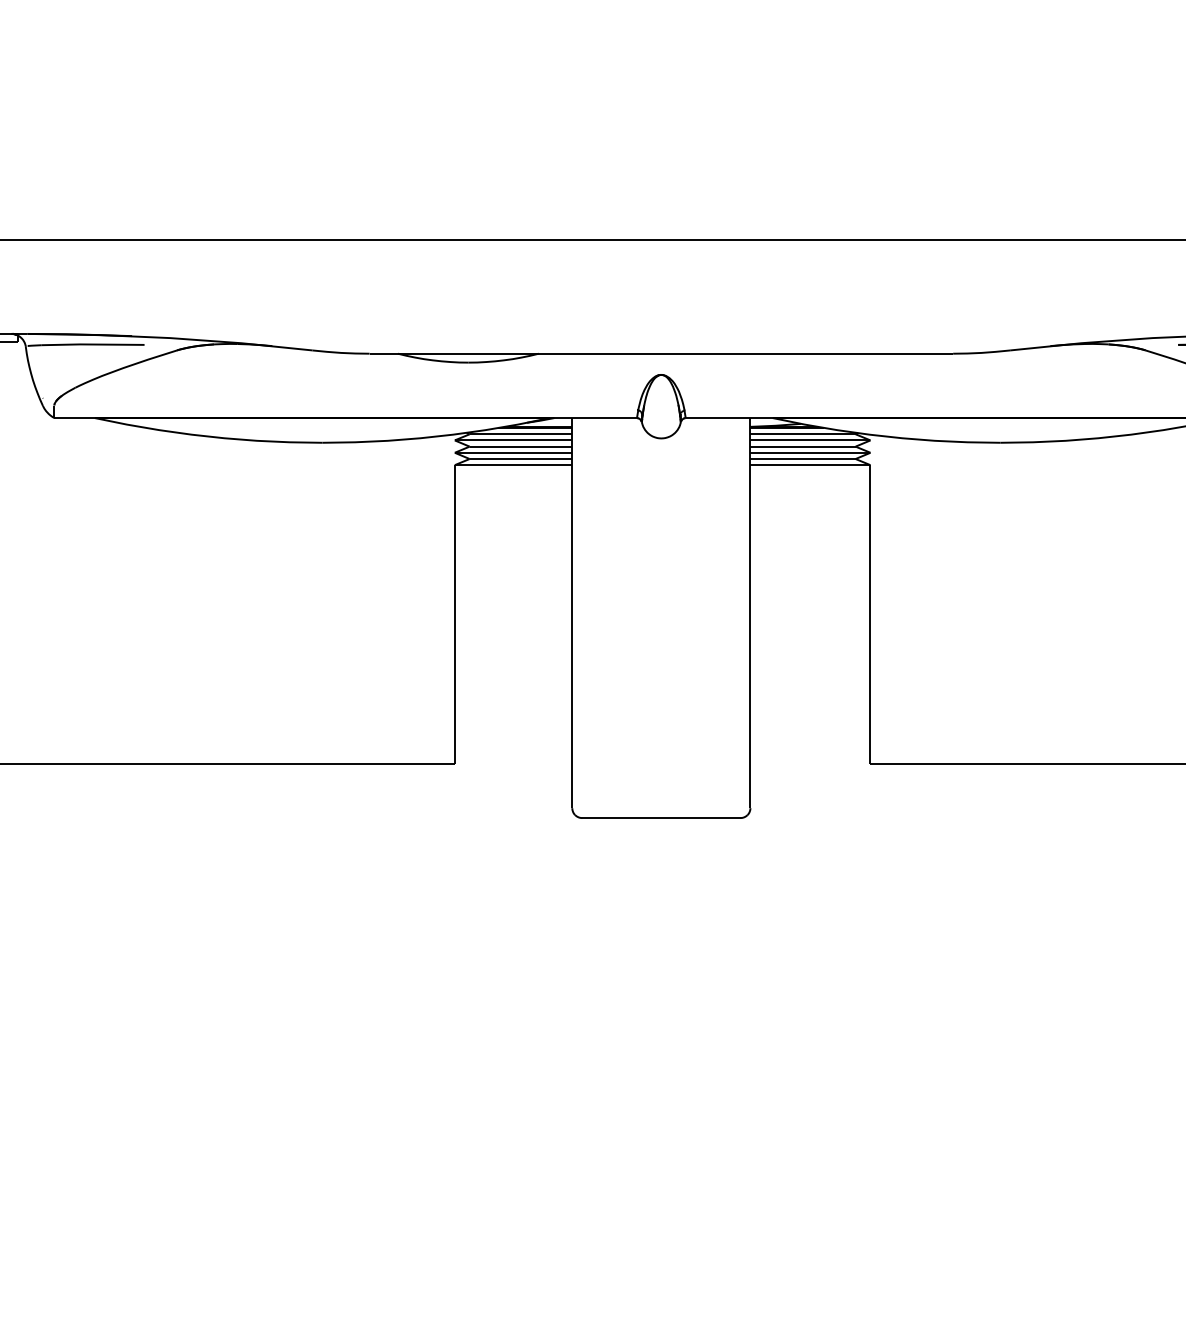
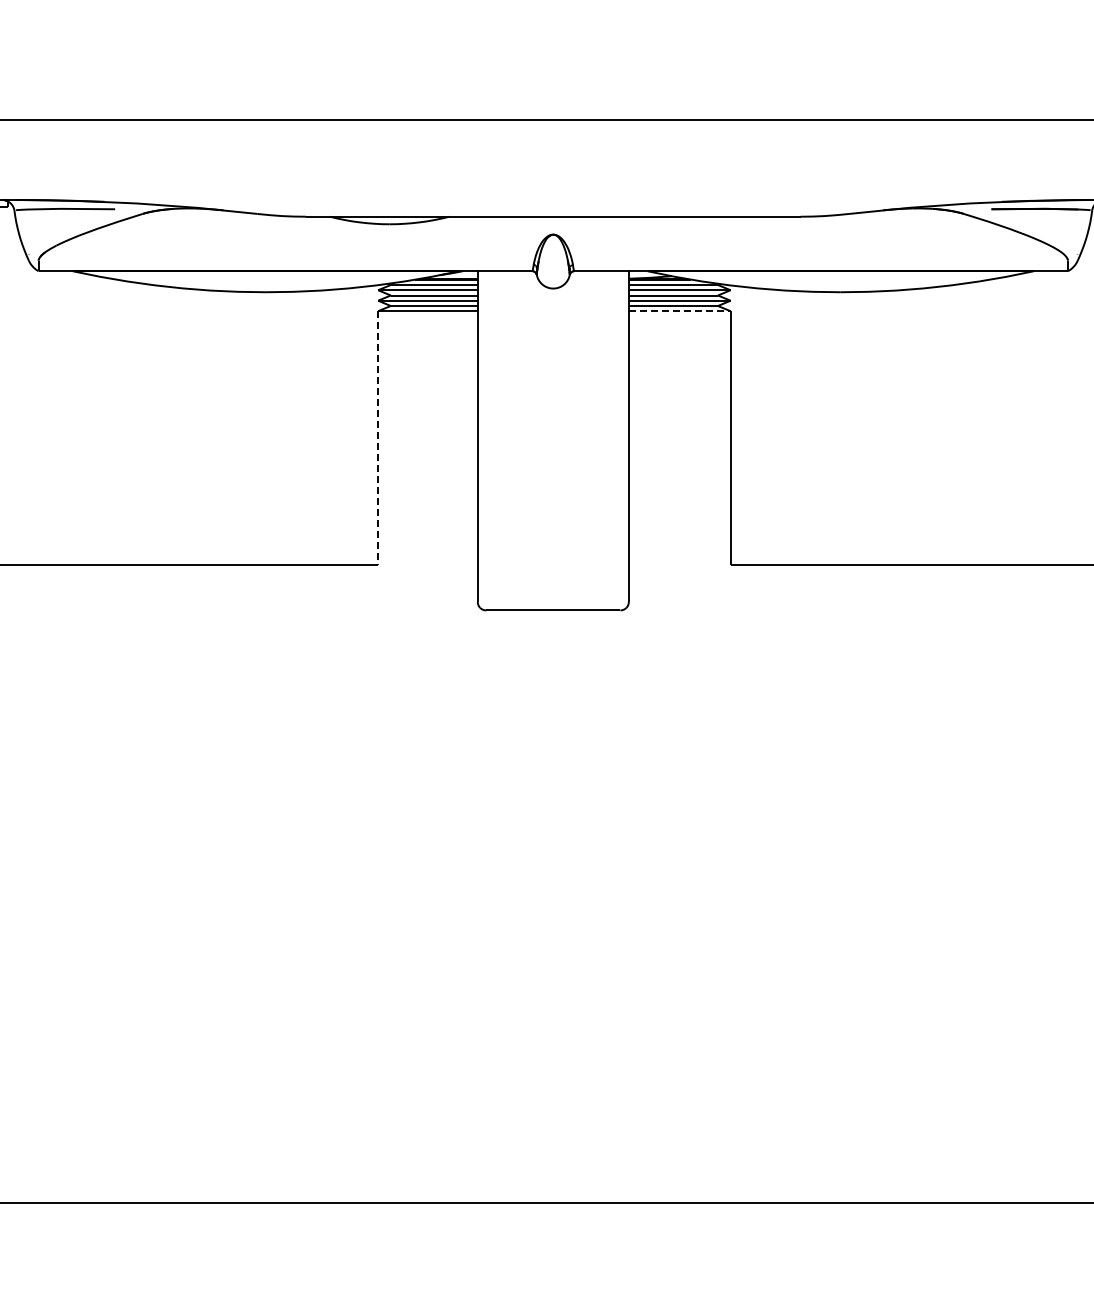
line: (810, 465) -> (679, 311), solid -> dashed
line: (455, 614) -> (378, 437), solid -> dashed

